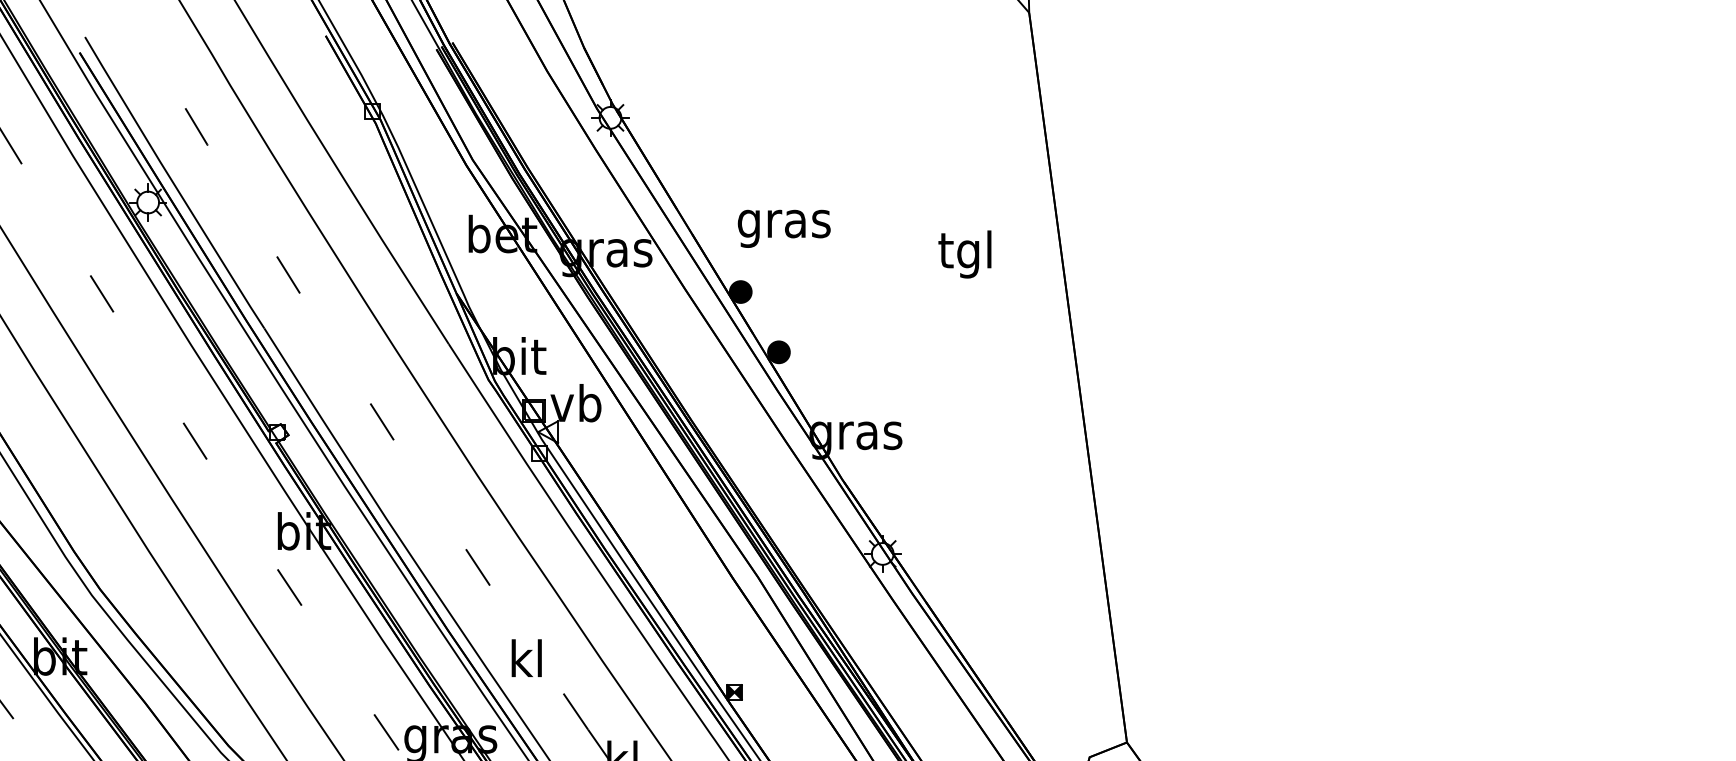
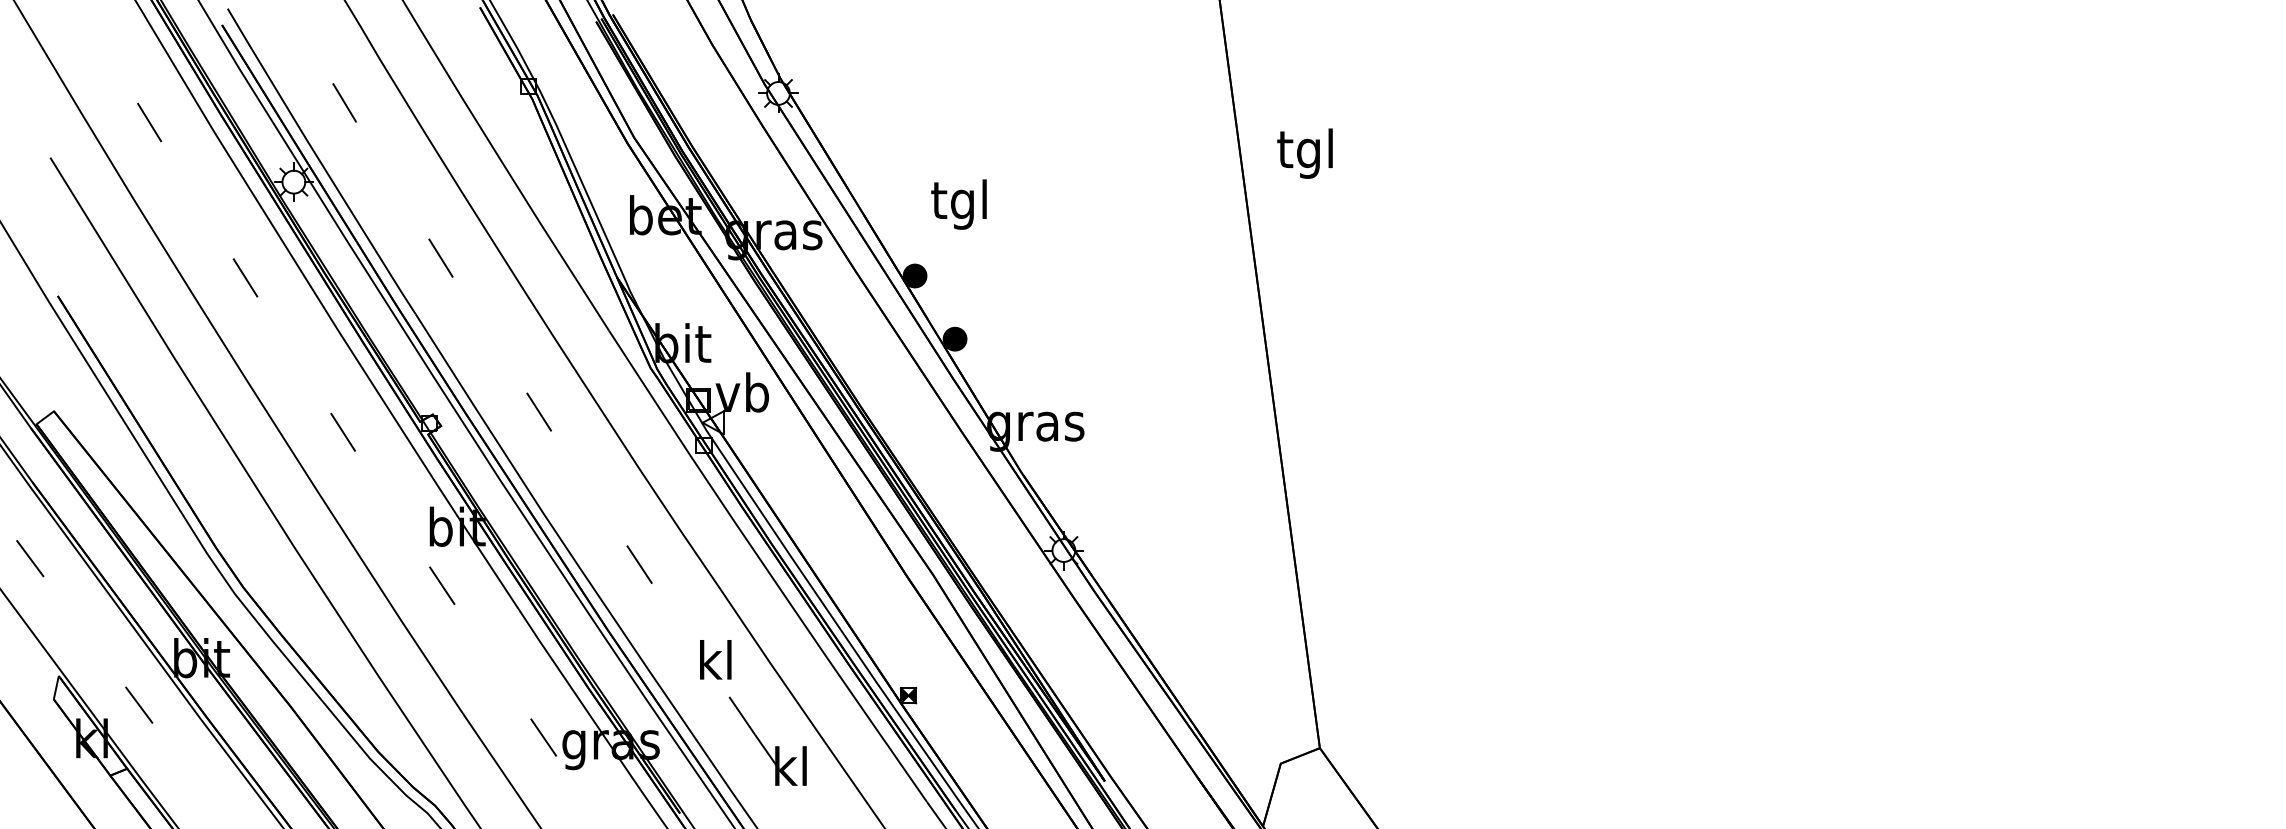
text: (784, 223) -> (960, 204), gras -> tgl
text: (964, 254) -> (1304, 153), moved
text: (526, 657) -> (715, 659), moved

